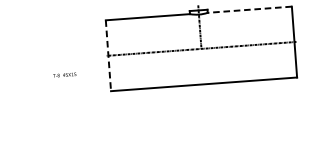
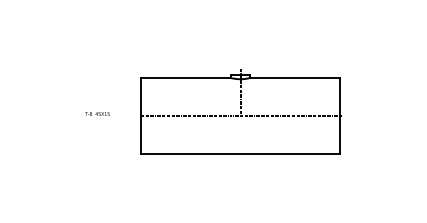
line: (249, 10) -> (294, 78), dashed -> solid
line: (108, 55) -> (141, 115), dashed -> solid
text: (64, 74) -> (97, 113), moved

